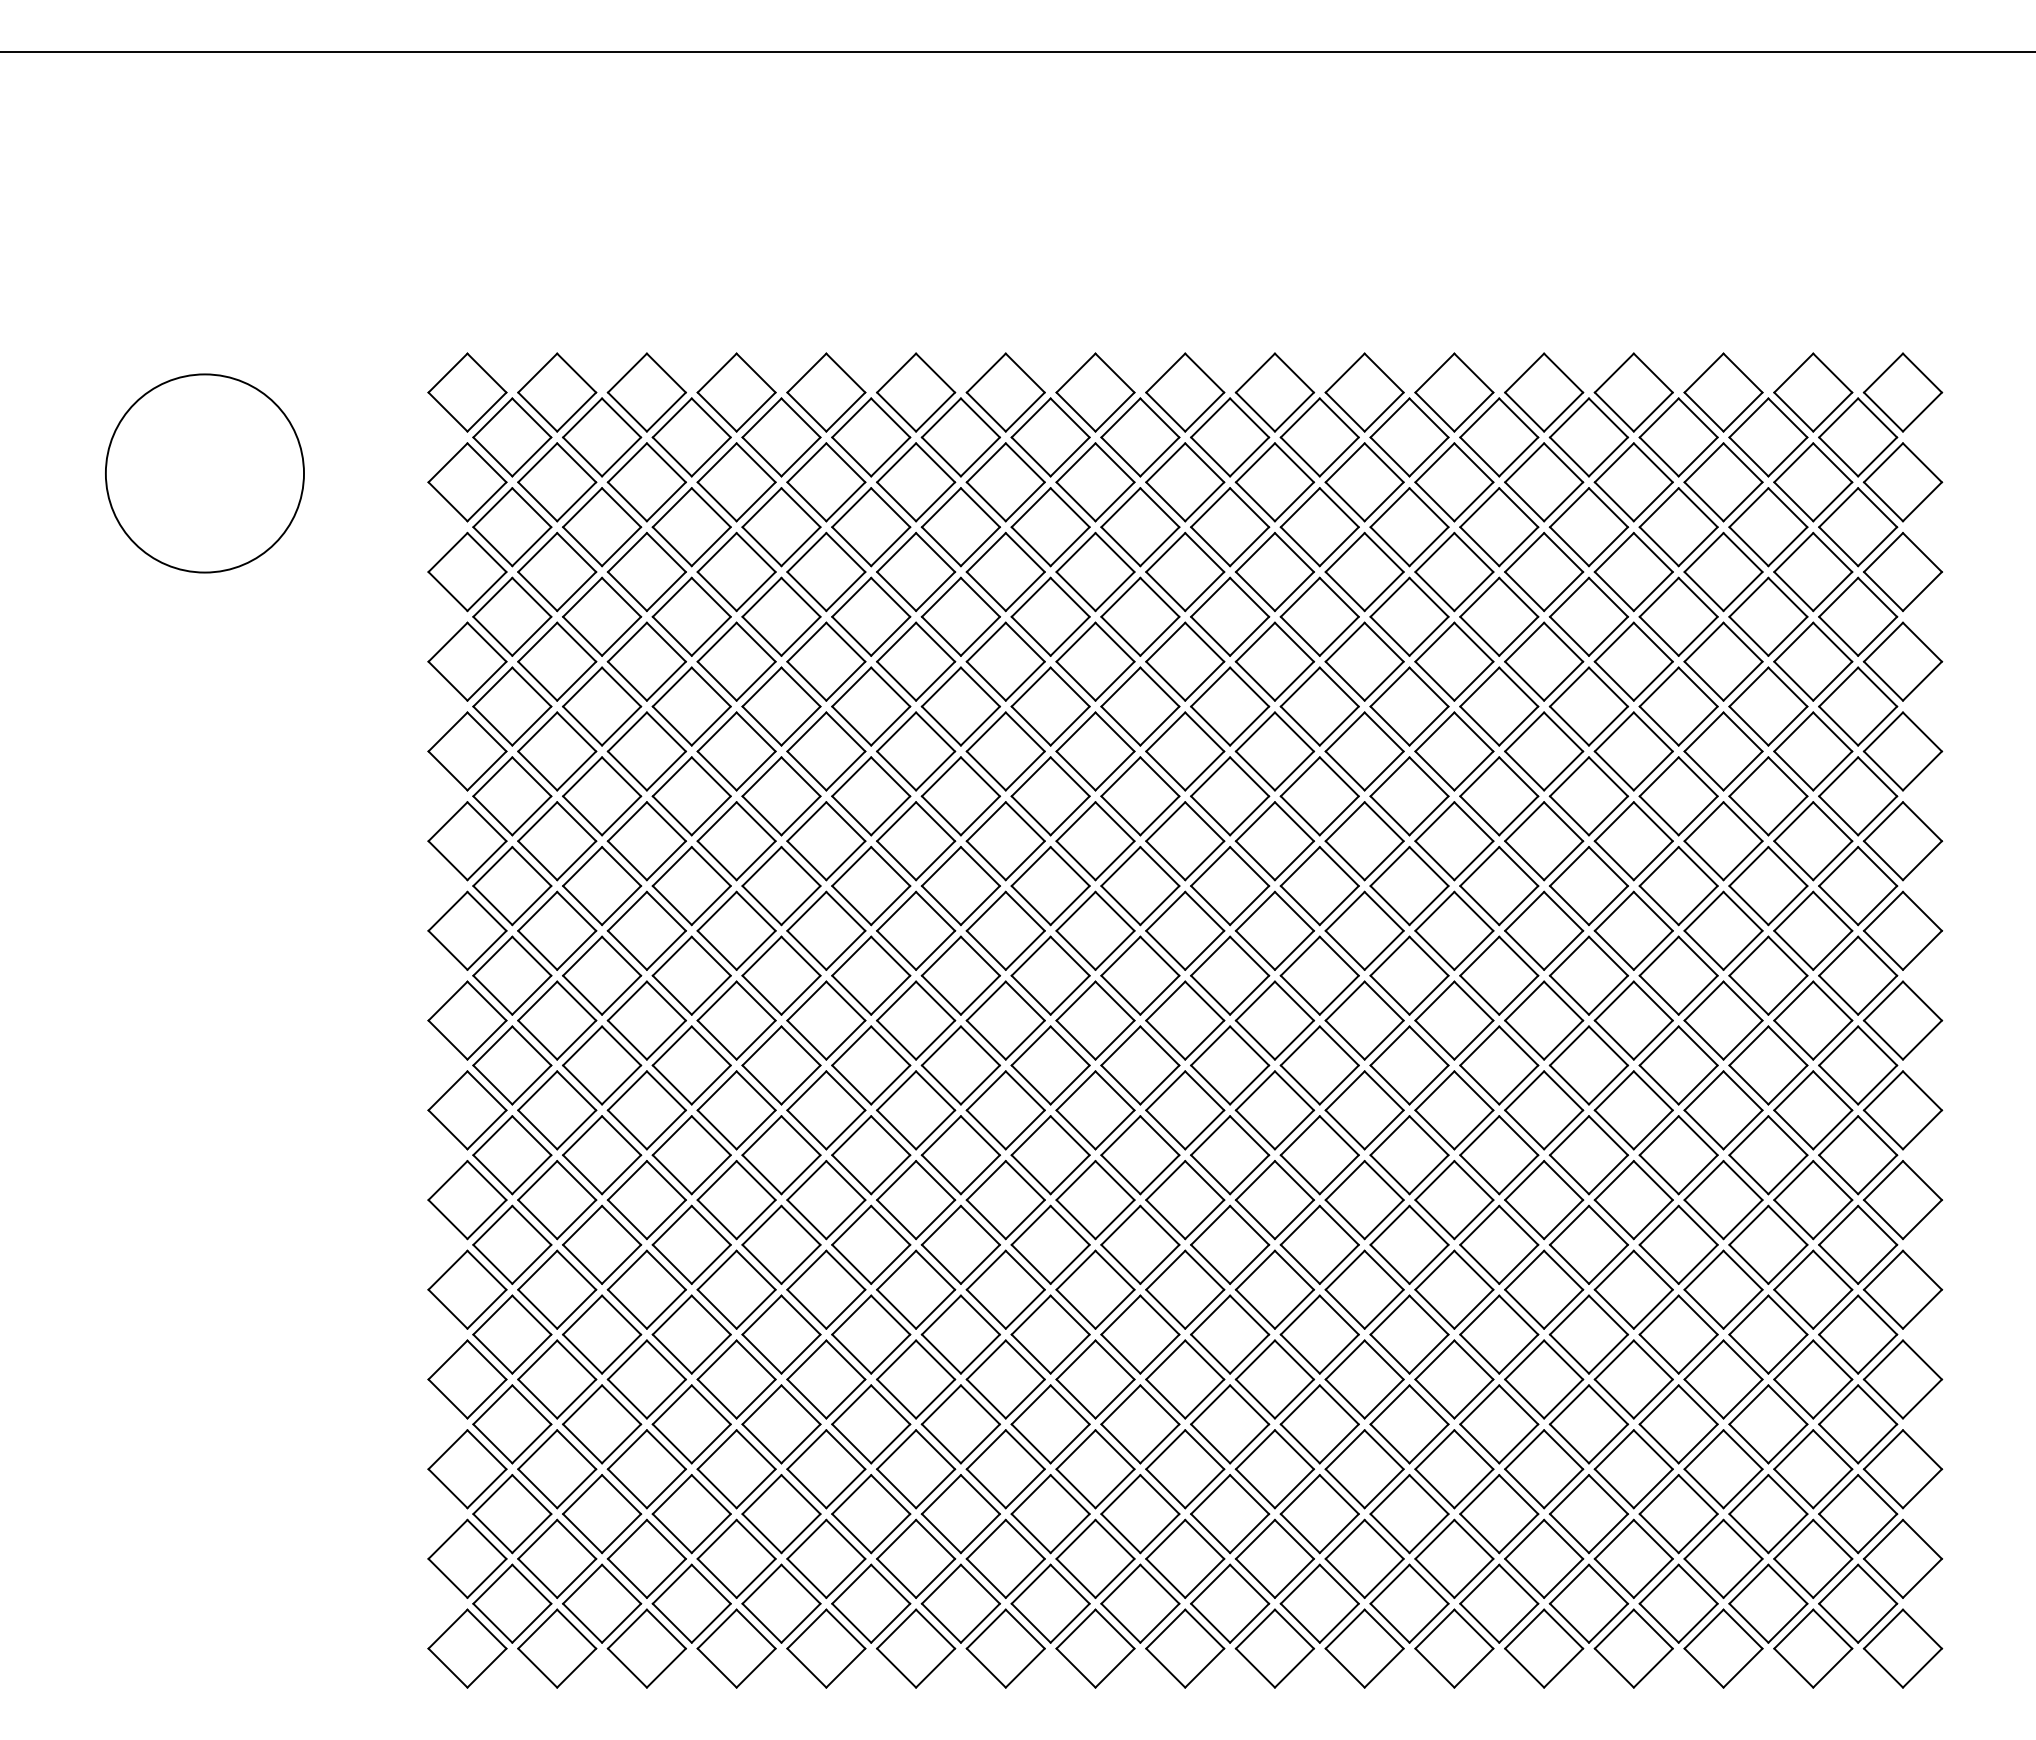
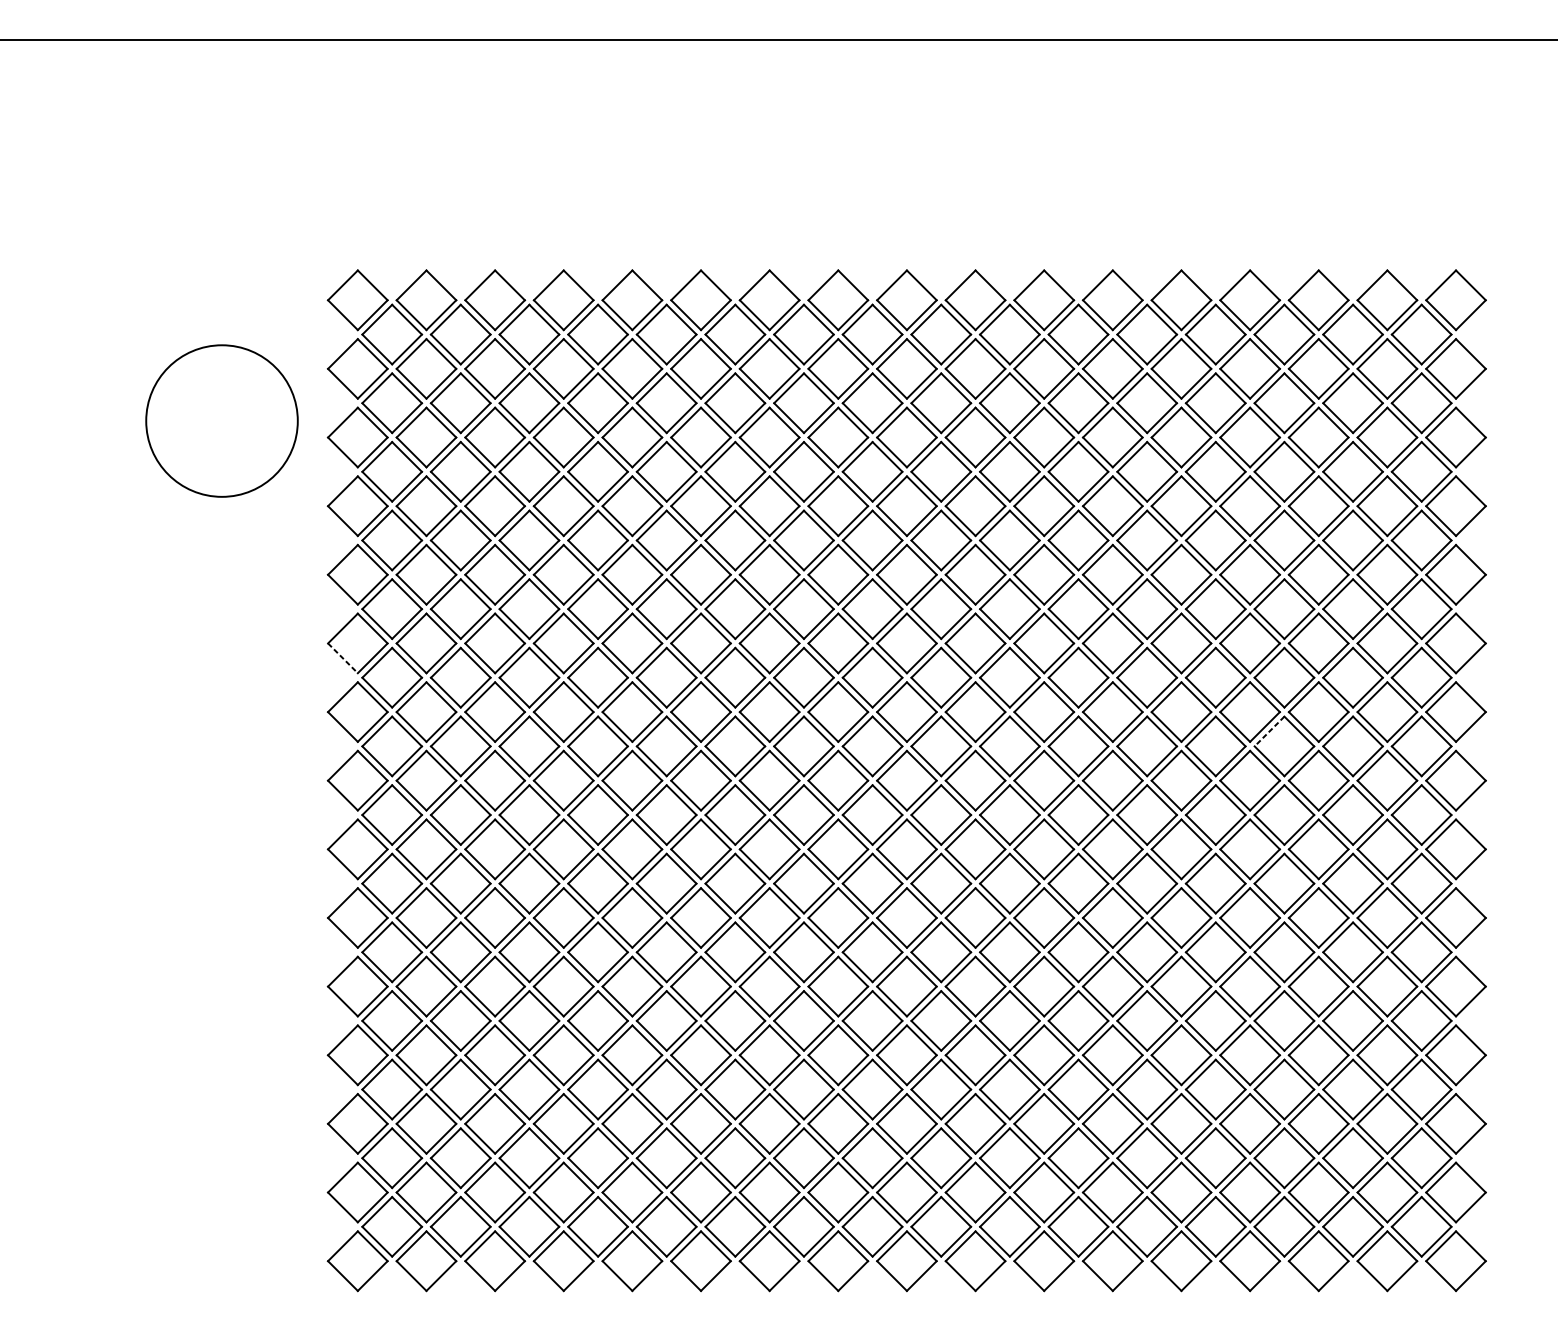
circle: (204, 473) -> (221, 421), moved
line: (448, 860) -> (343, 658), solid -> dashed
line: (1659, 956) -> (1269, 731), solid -> dashed

